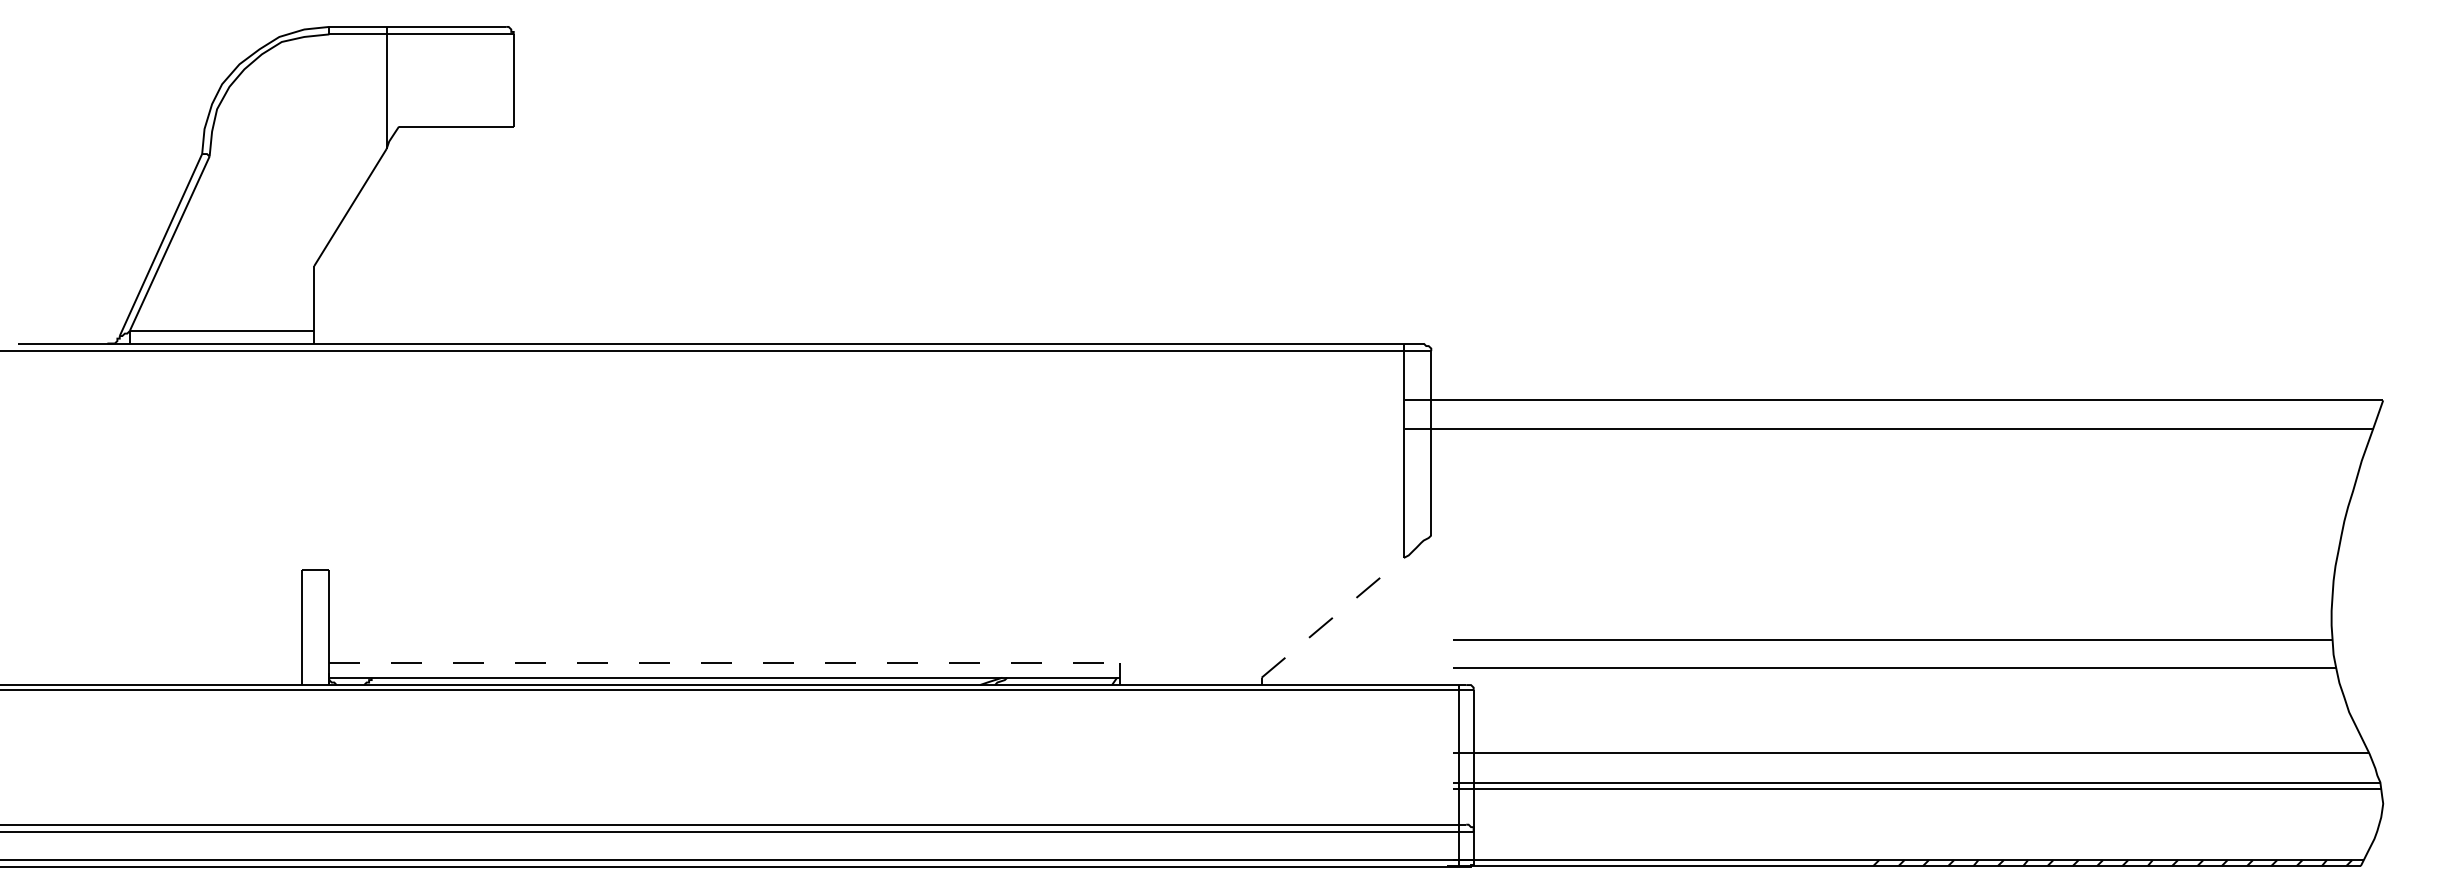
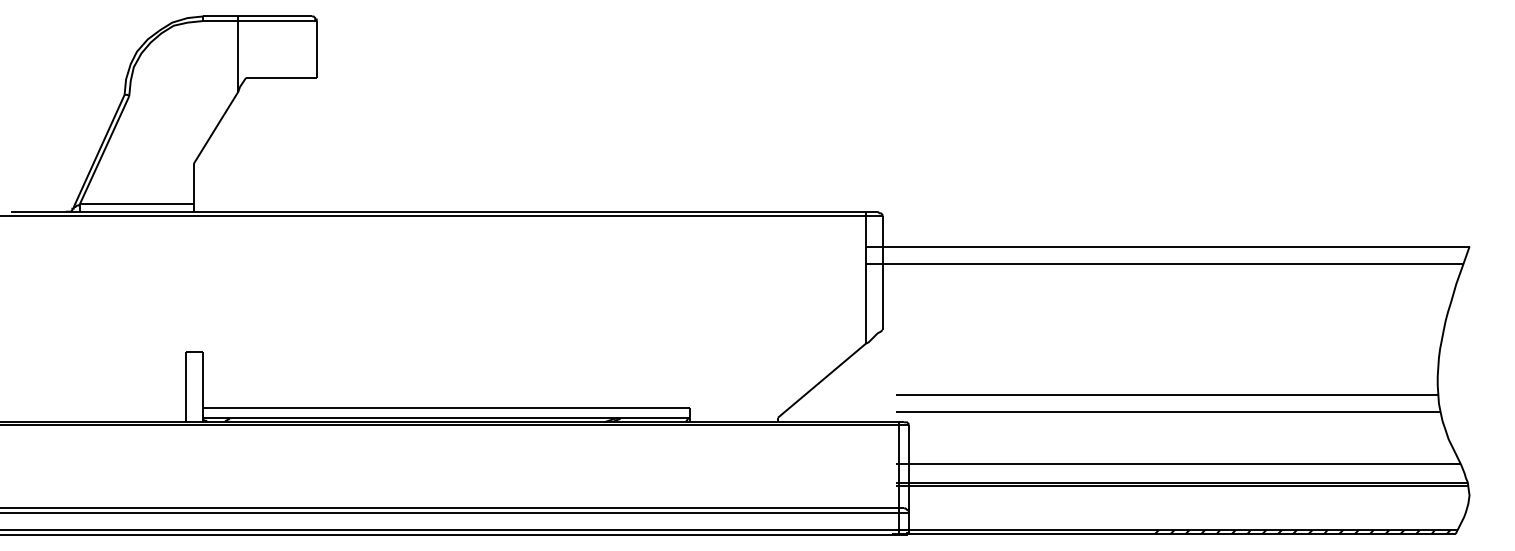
line: (1333, 617) -> (822, 380), dashed -> solid
line: (724, 662) -> (446, 408), dashed -> solid

